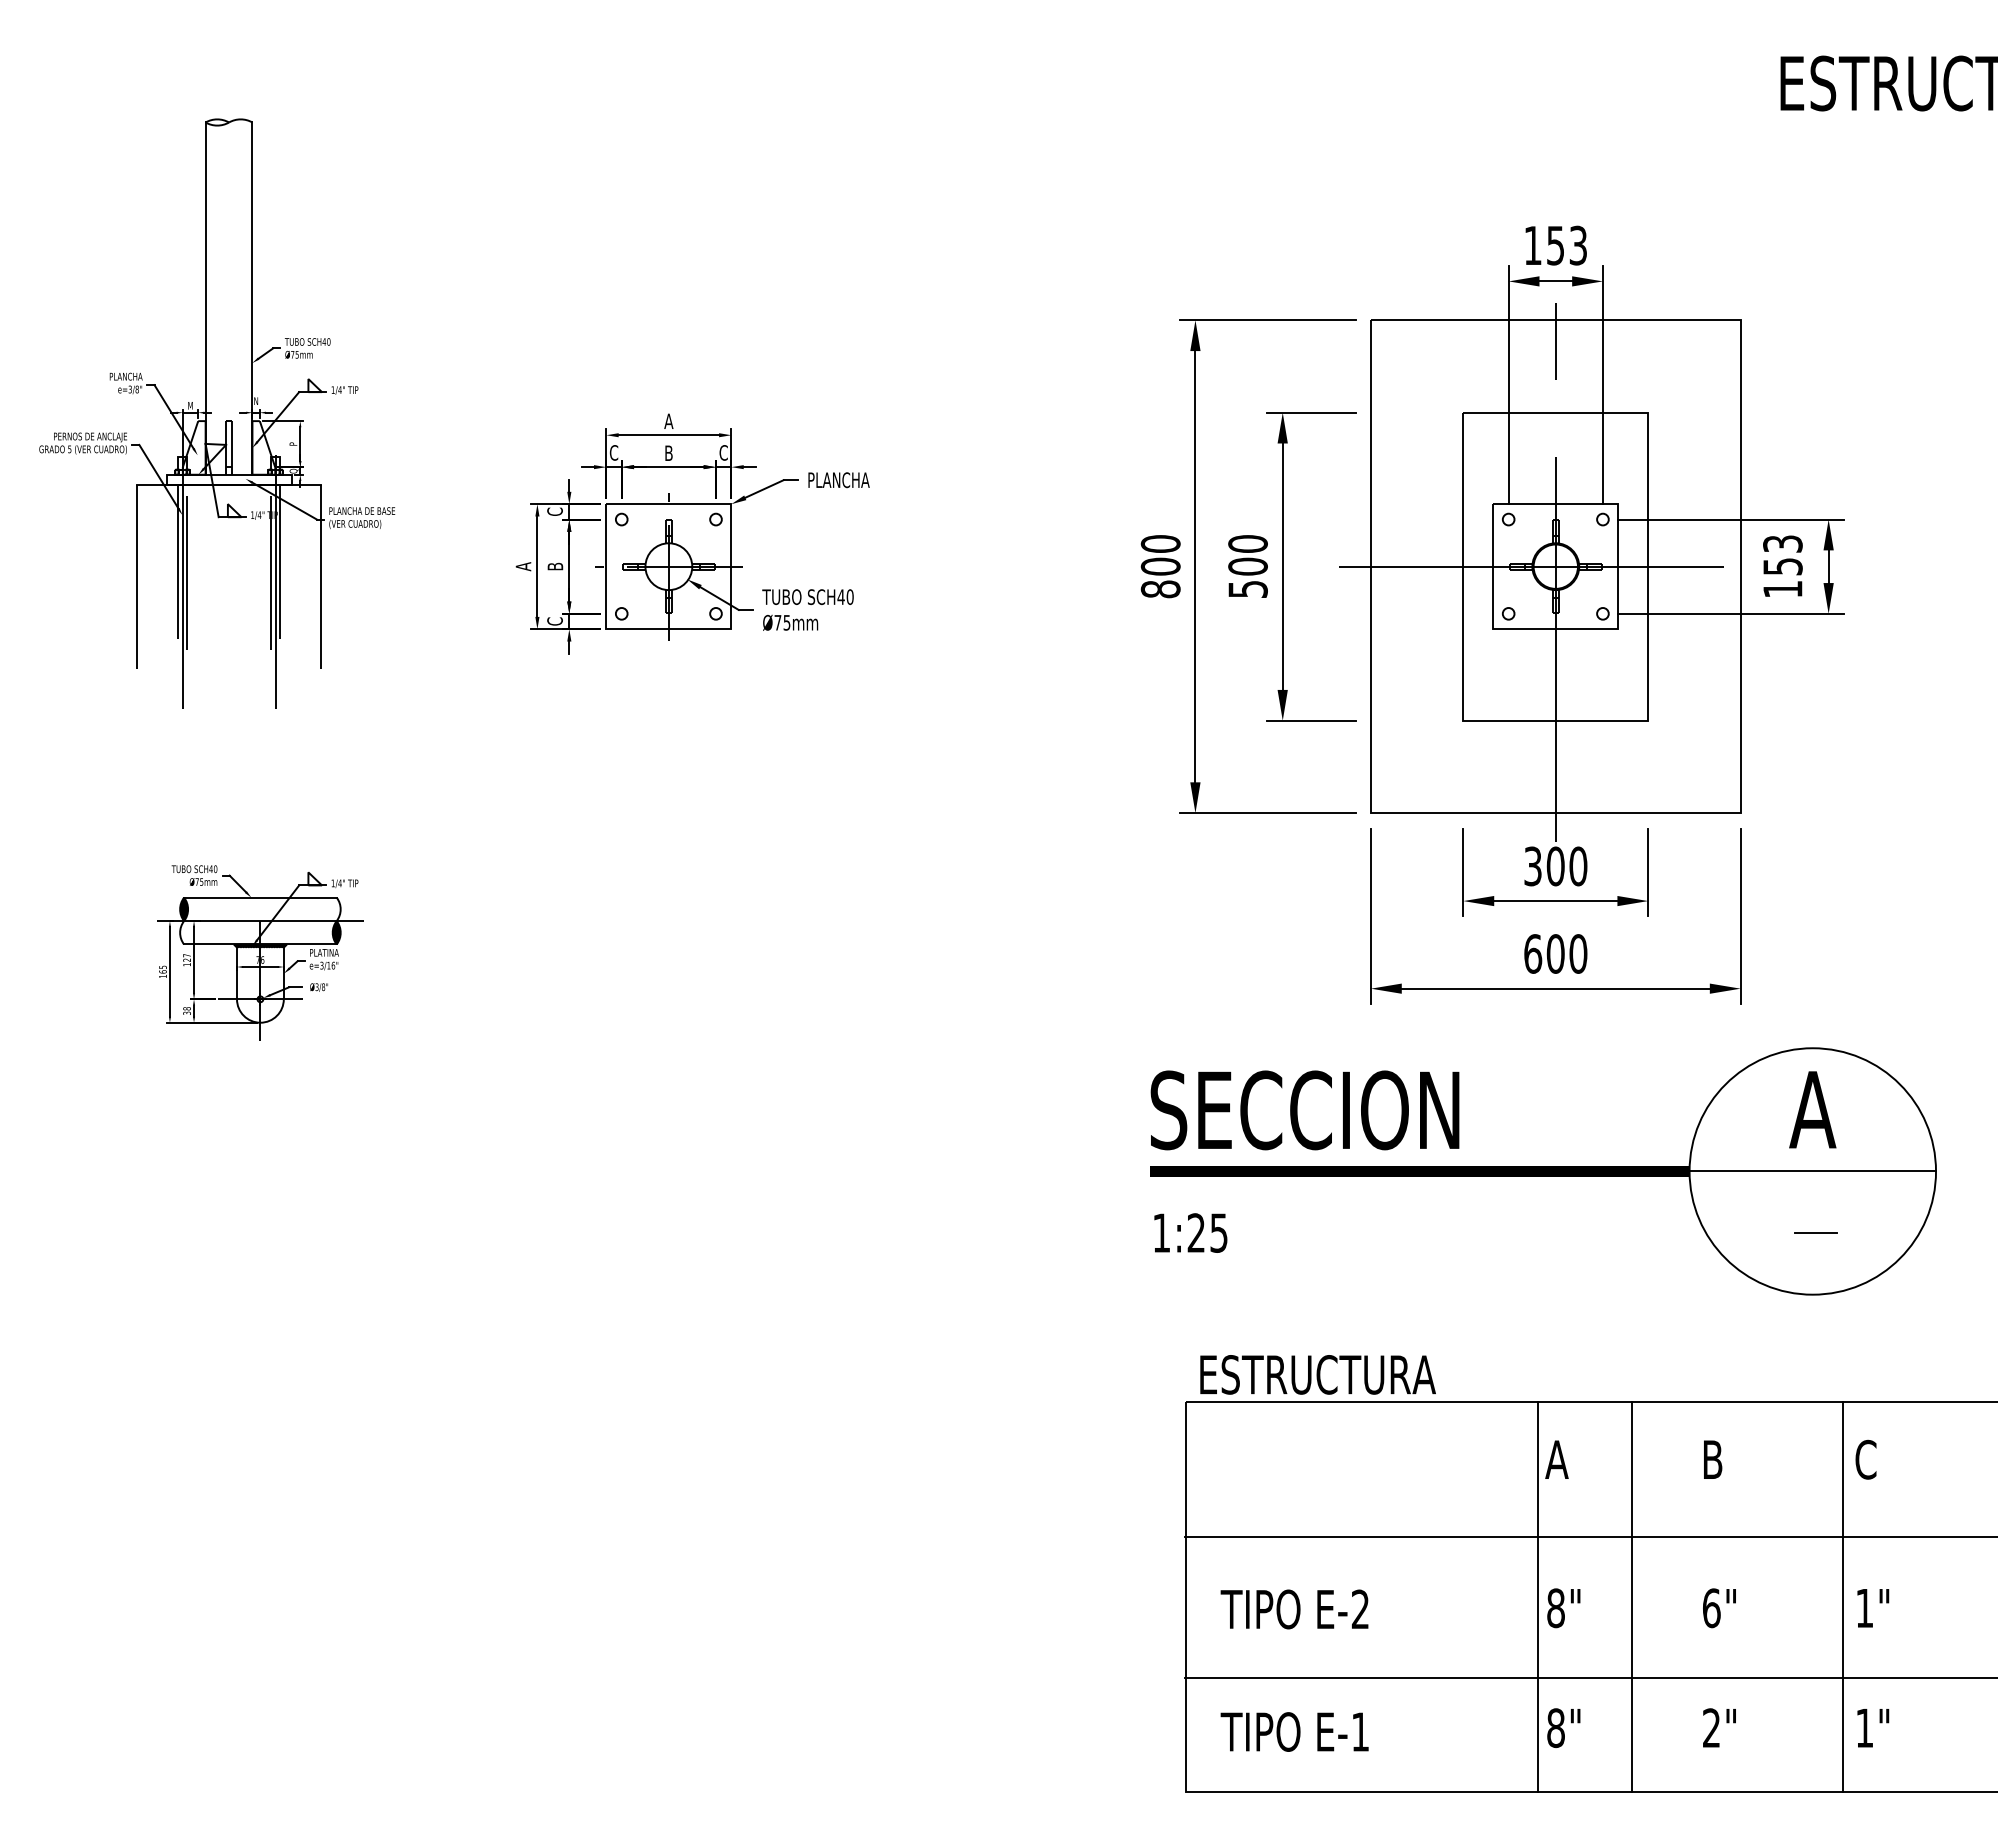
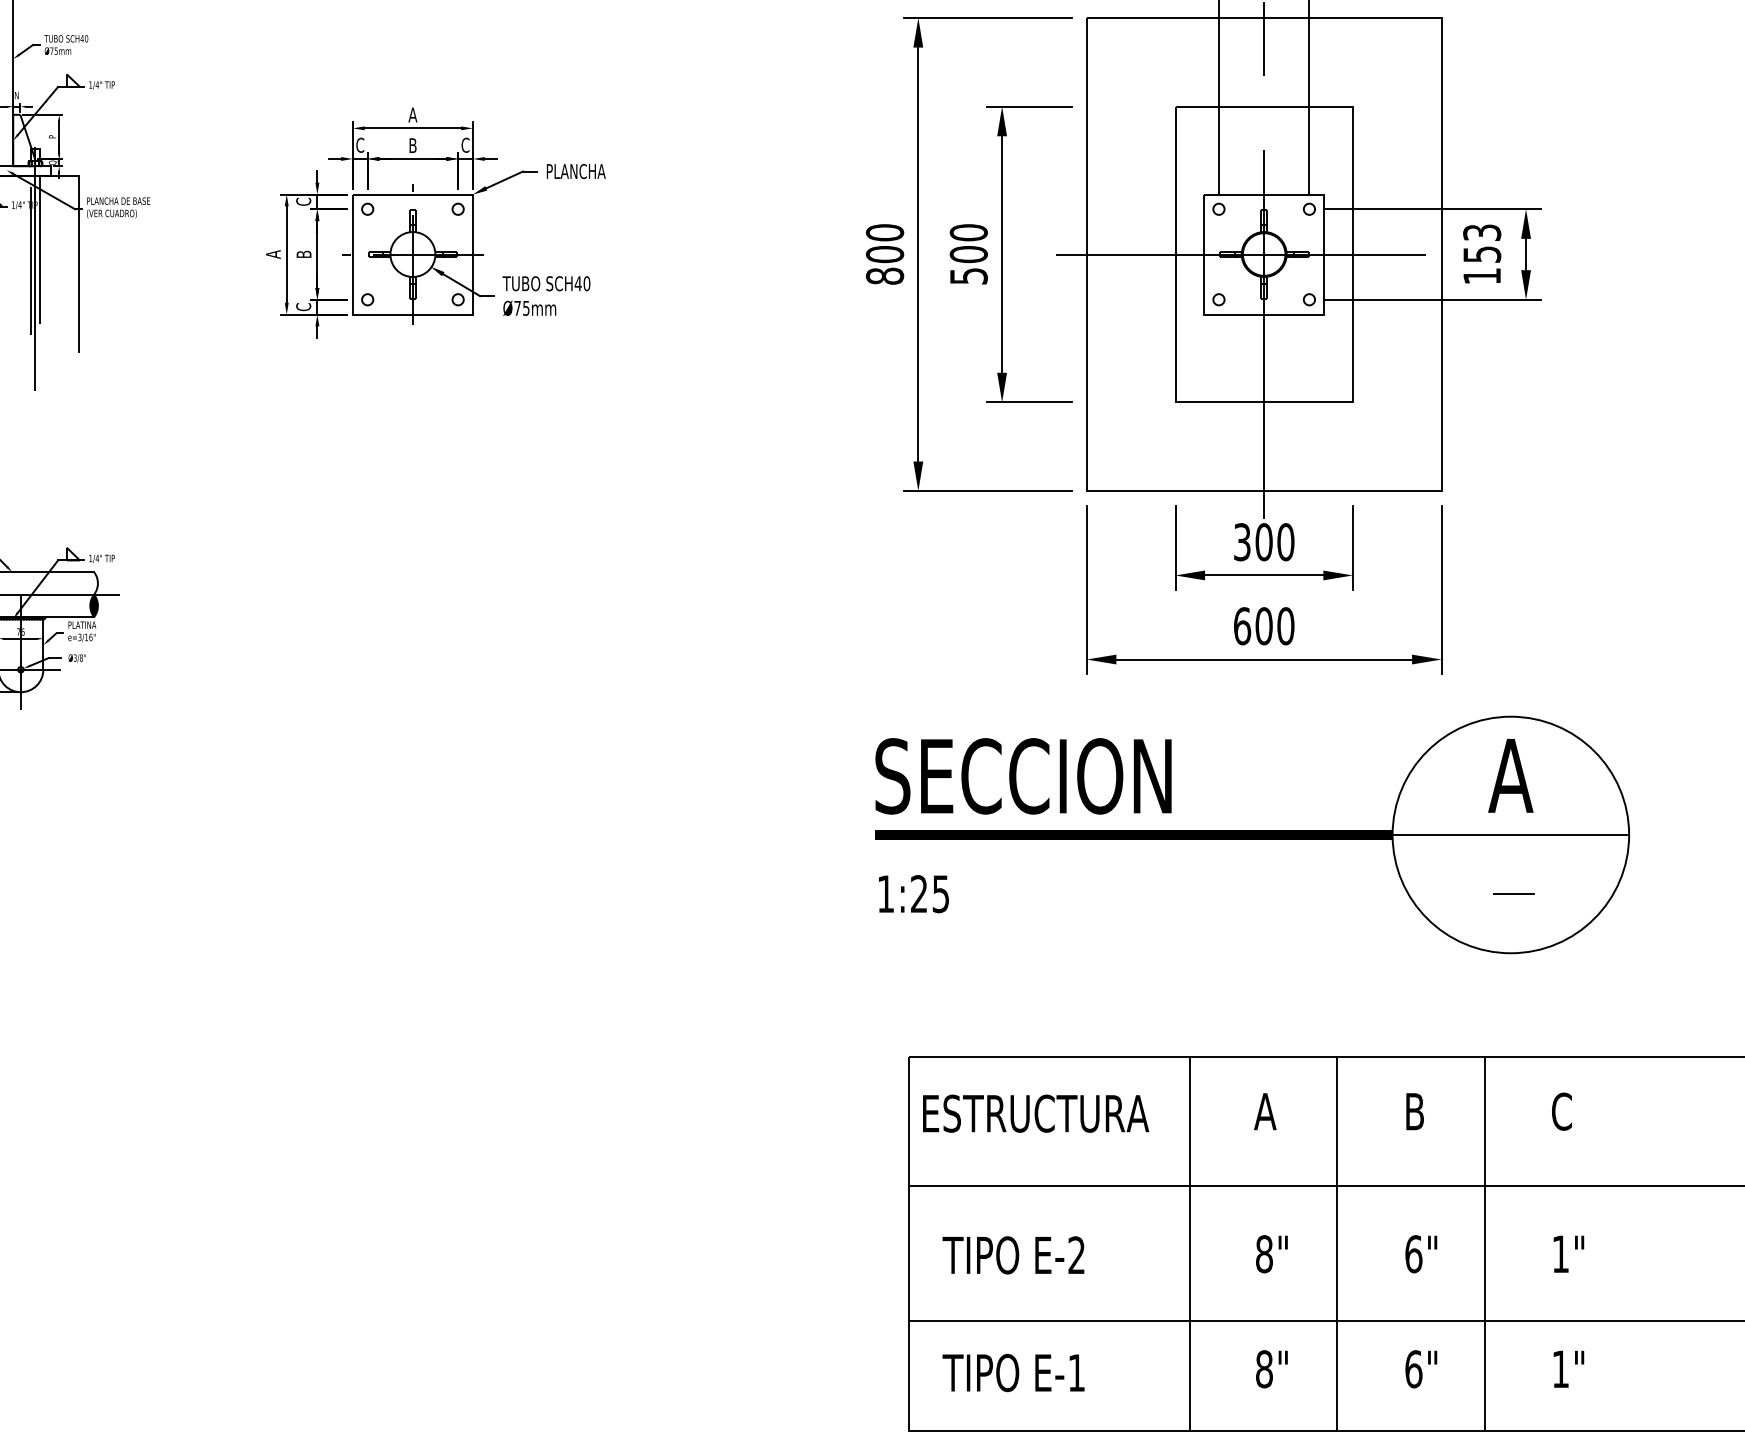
text: (1317, 1374) -> (1035, 1113), moved
line: (1538, 1597) -> (1190, 1243), moved
line: (1843, 1597) -> (1485, 1243), moved
text: (1711, 1728) -> (1413, 1369), 2" -> 6"

